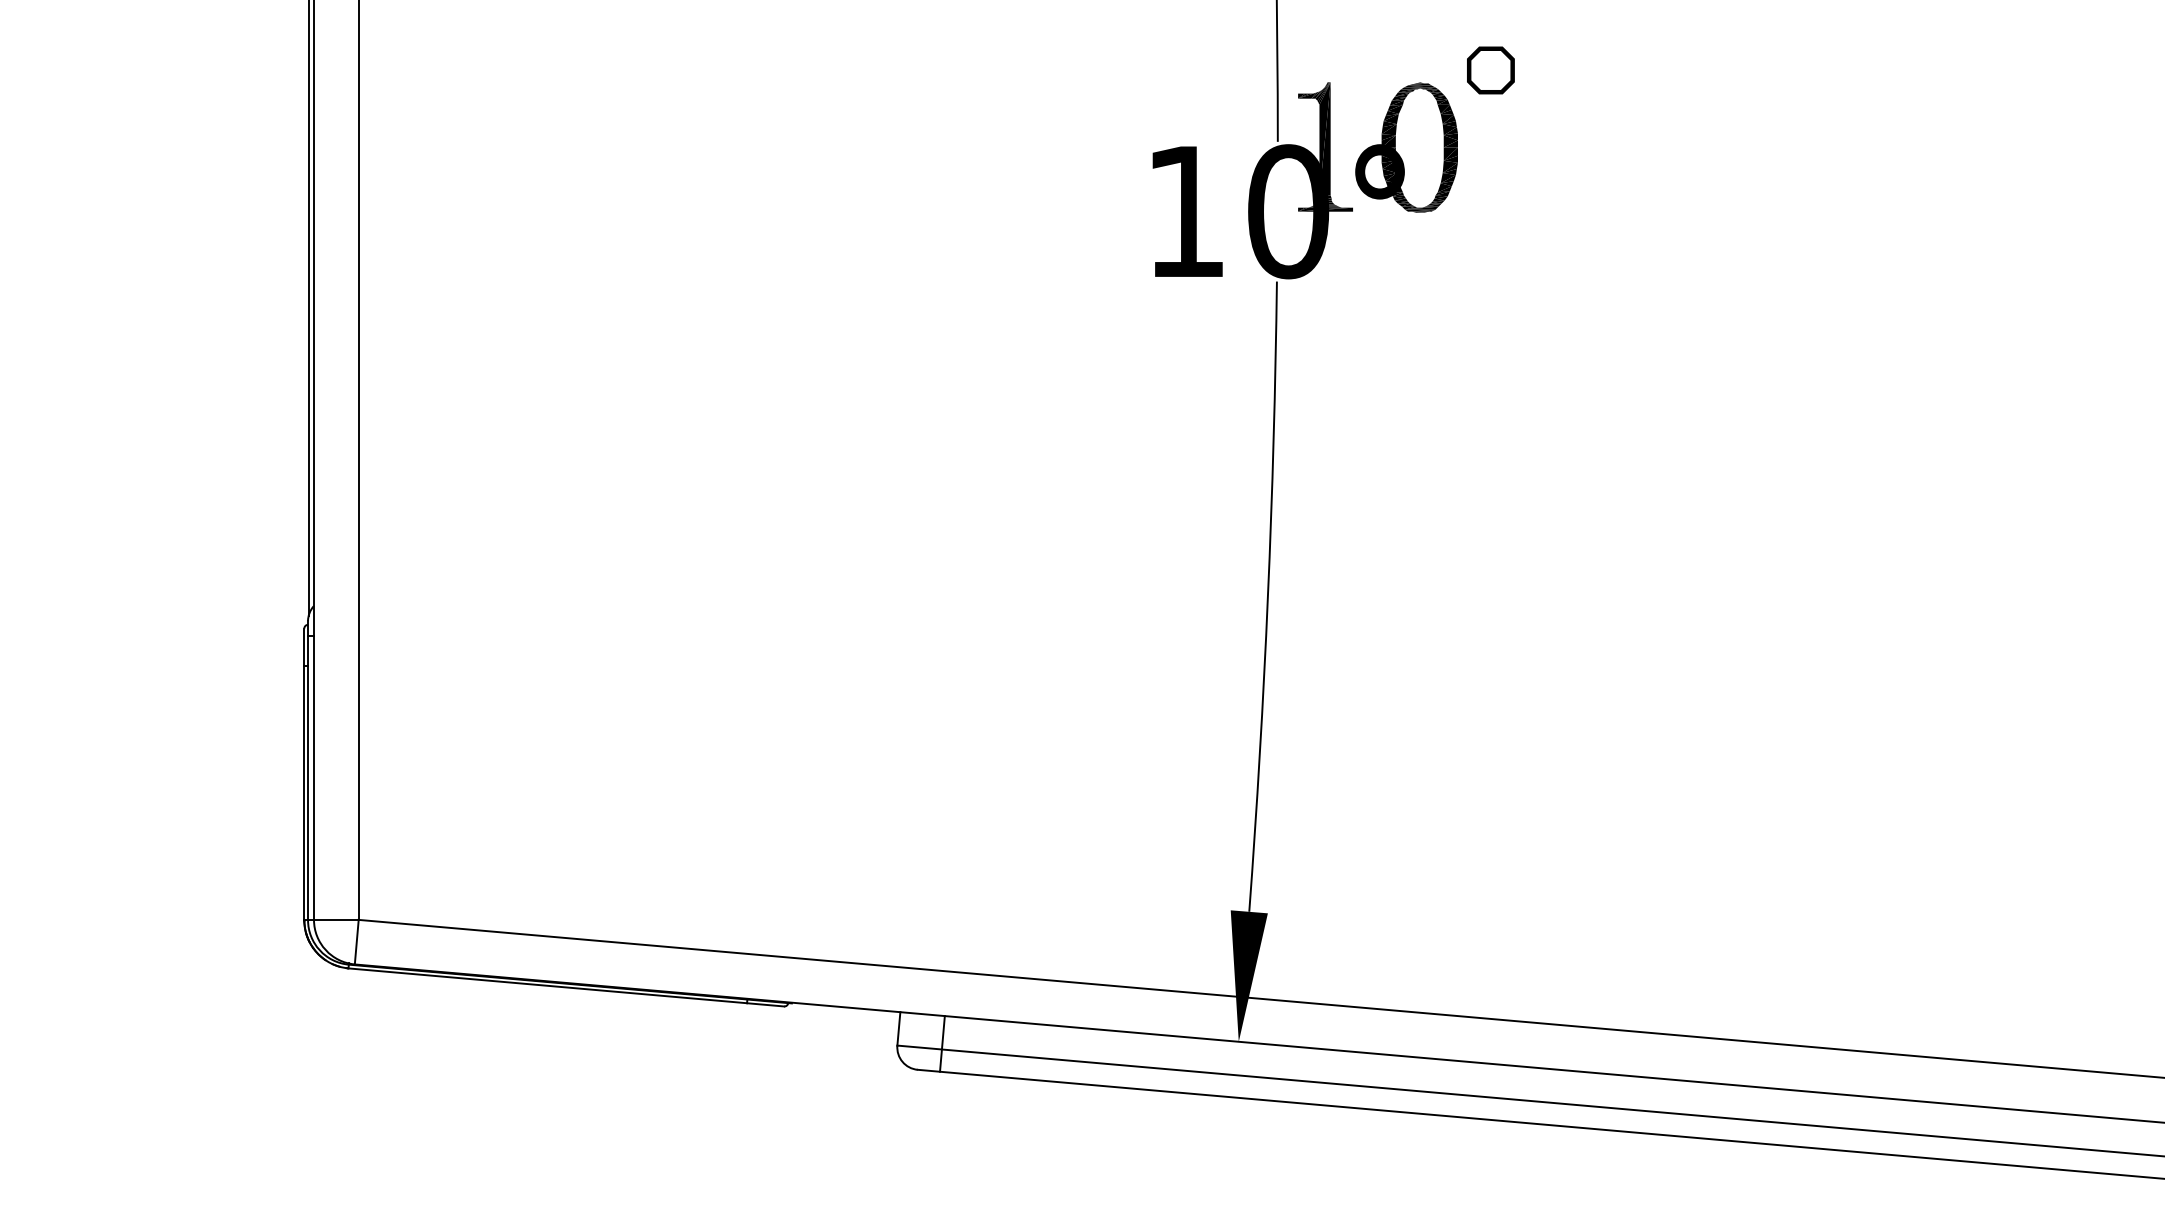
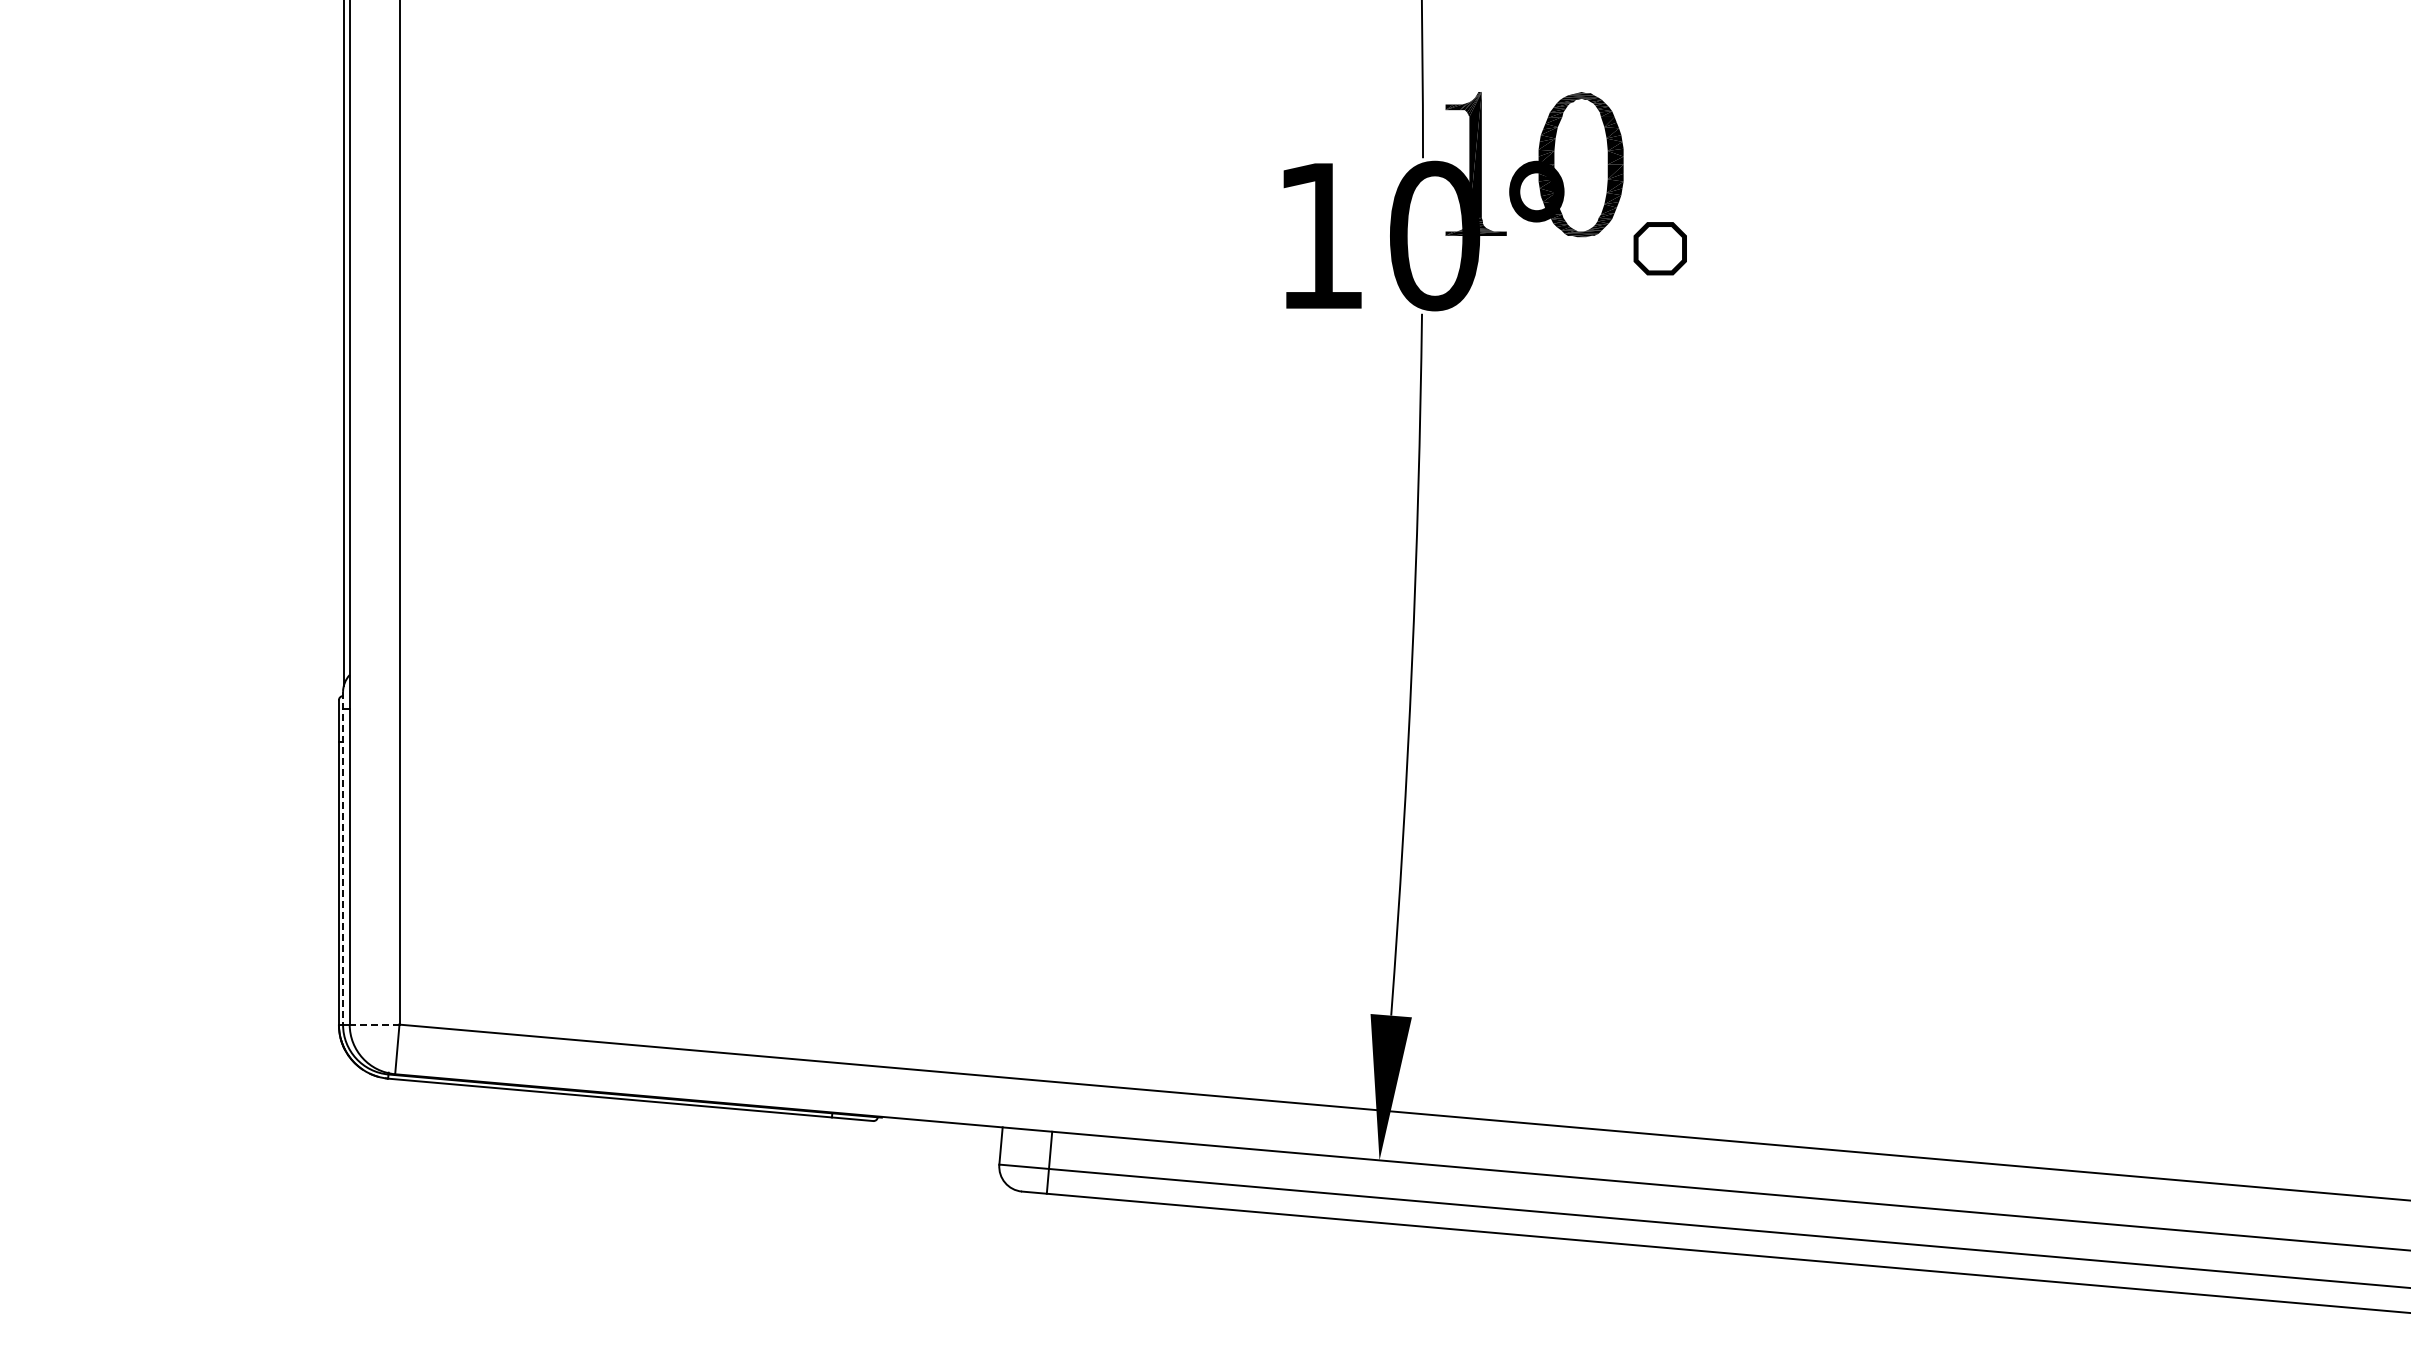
part: (1490, 70) -> (1659, 248), moved
line: (308, 770) -> (343, 858), solid -> dashed
line: (336, 919) -> (374, 1024), solid -> dashed

